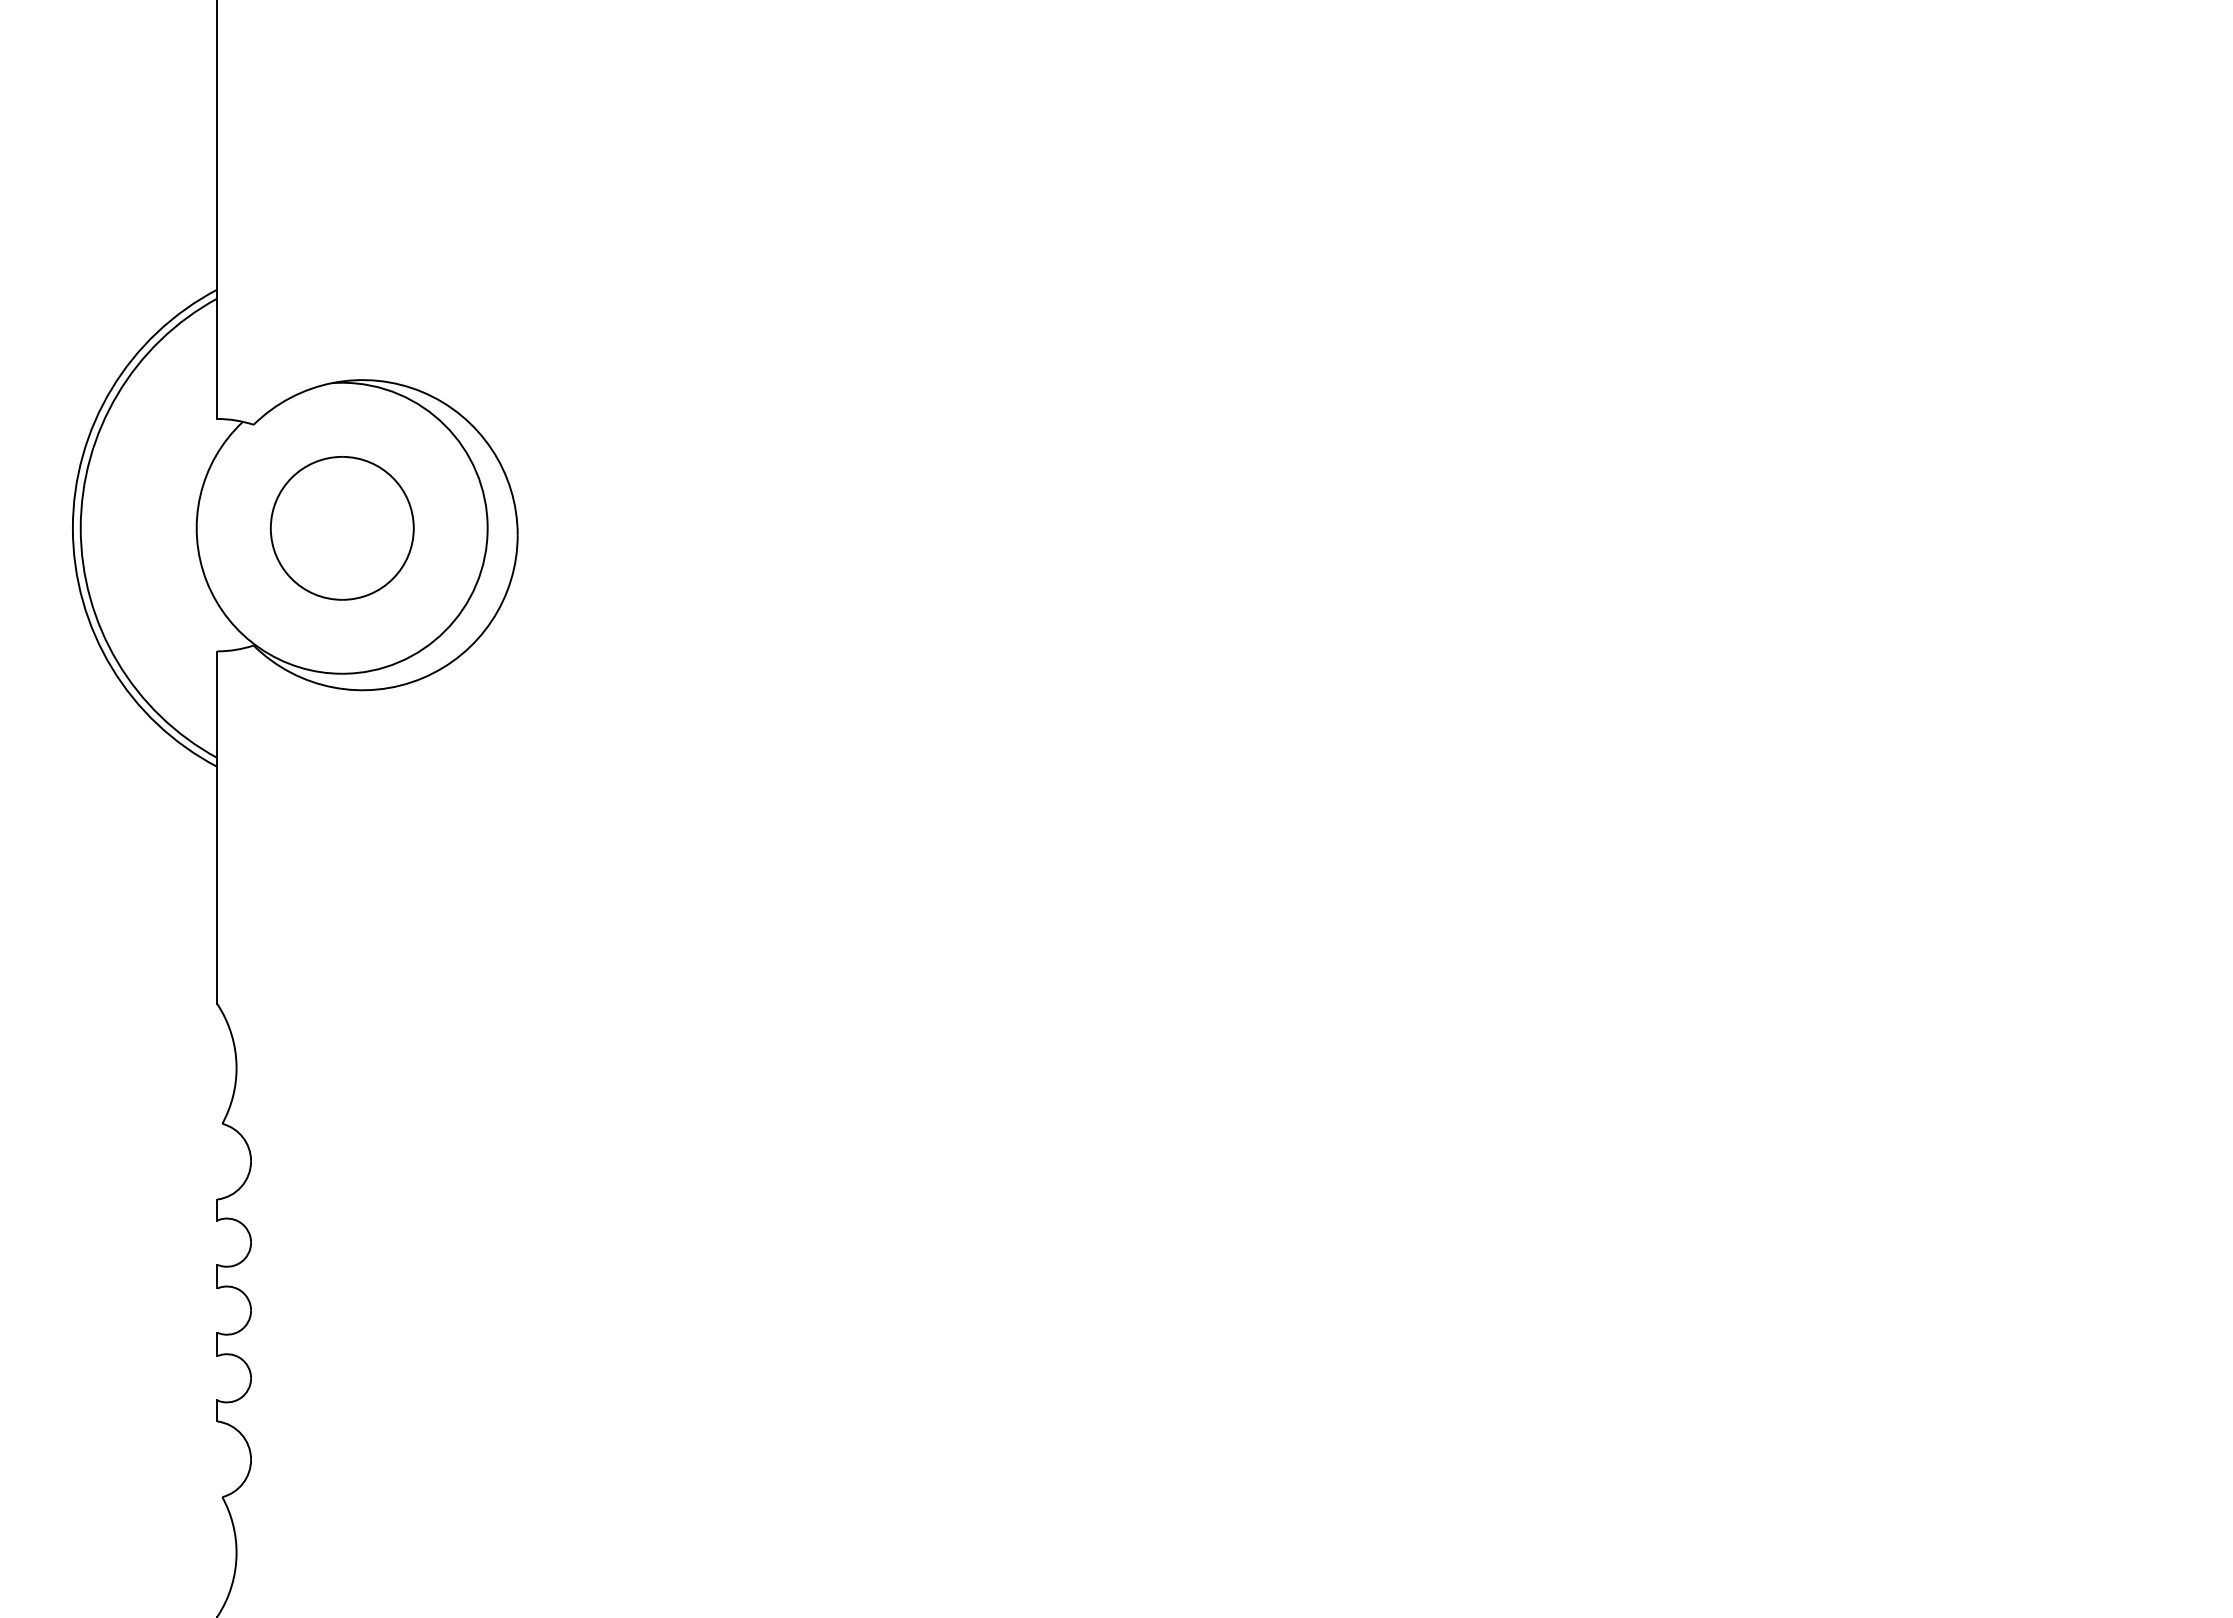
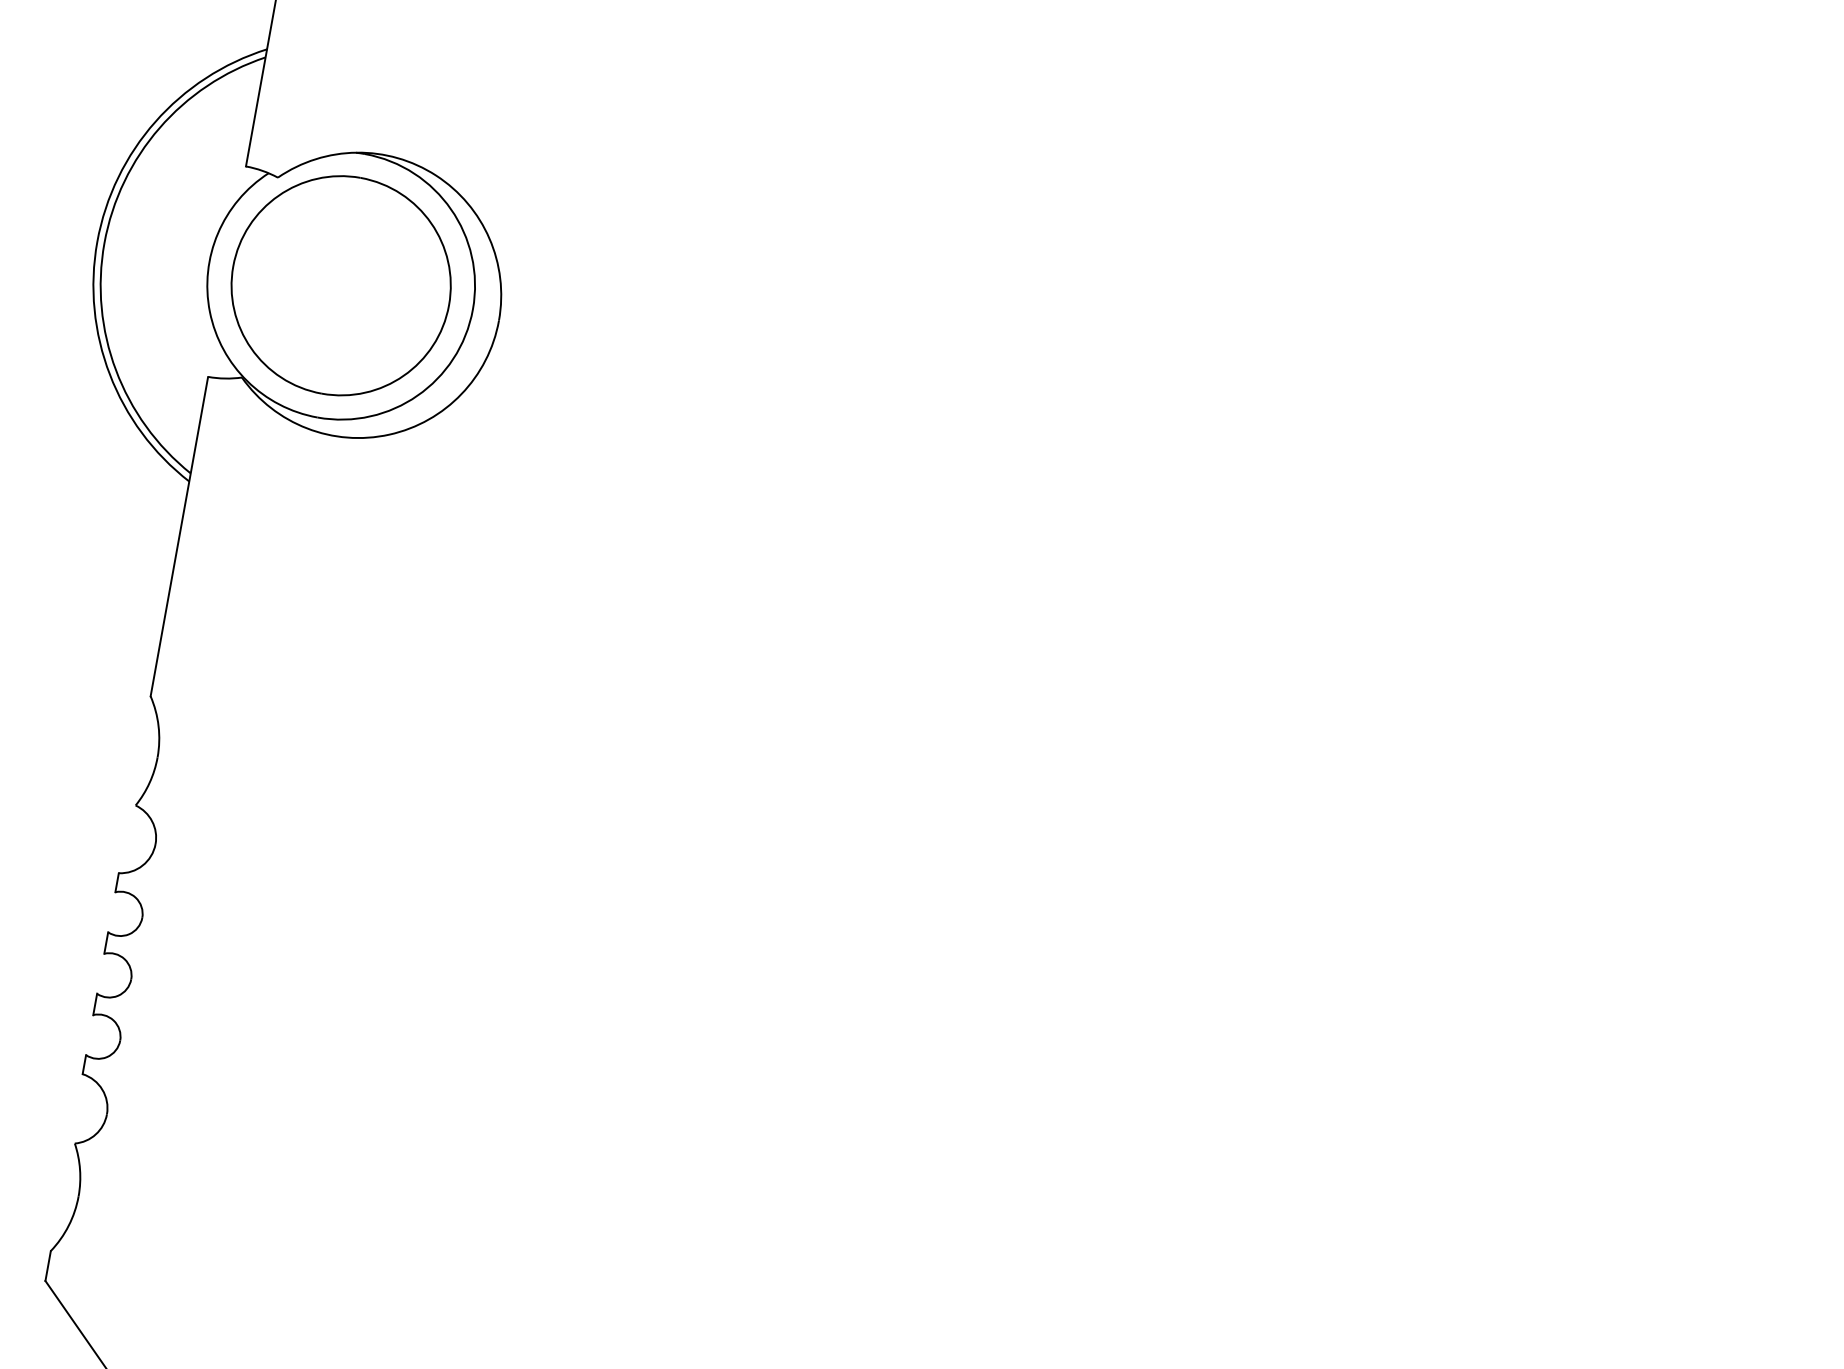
part: (342, 528) -> (341, 286), size x1.67

